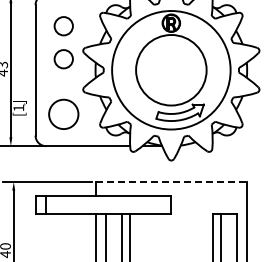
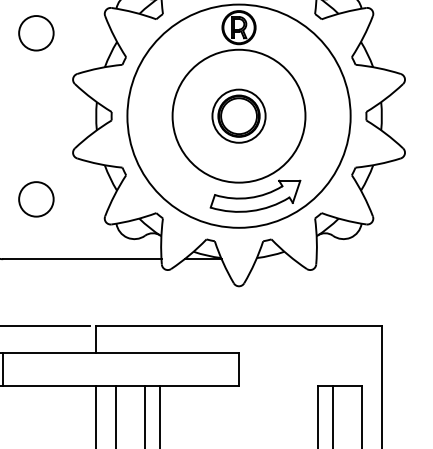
circle: (63, 59) -> (35, 95), removed
part: (171, 70) -> (239, 116), added
circle: (63, 114) -> (35, 199), size x0.62
line: (171, 181) -> (239, 325), dashed -> solid

